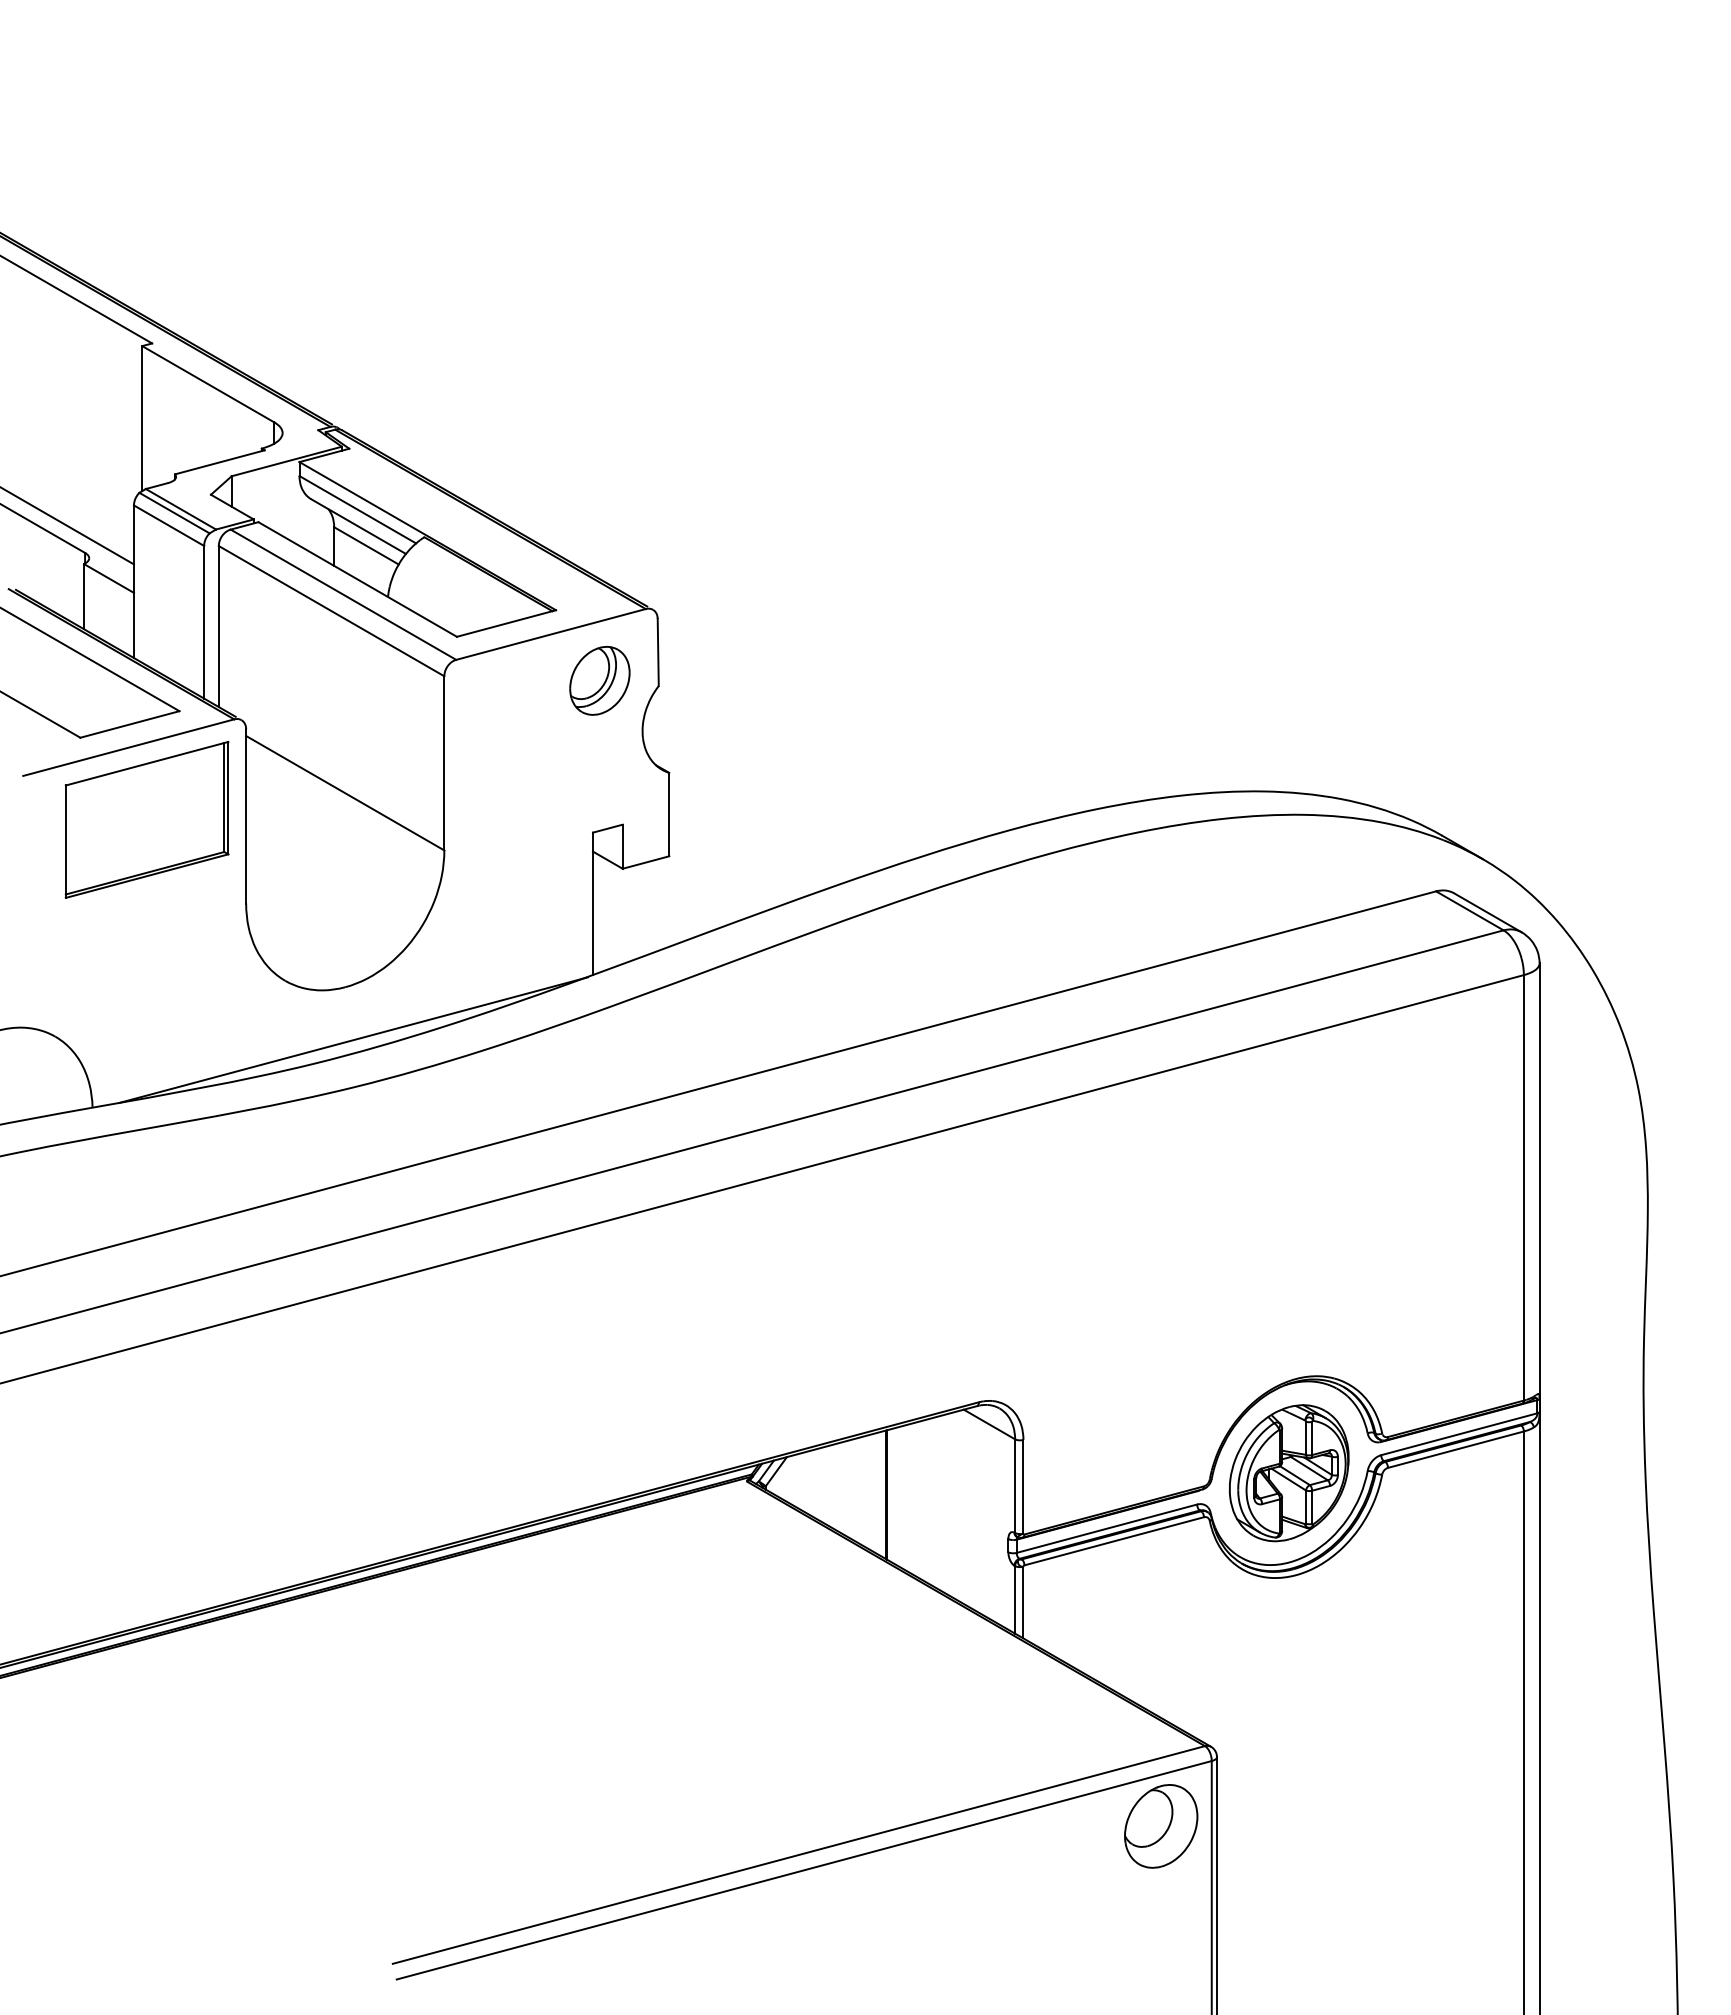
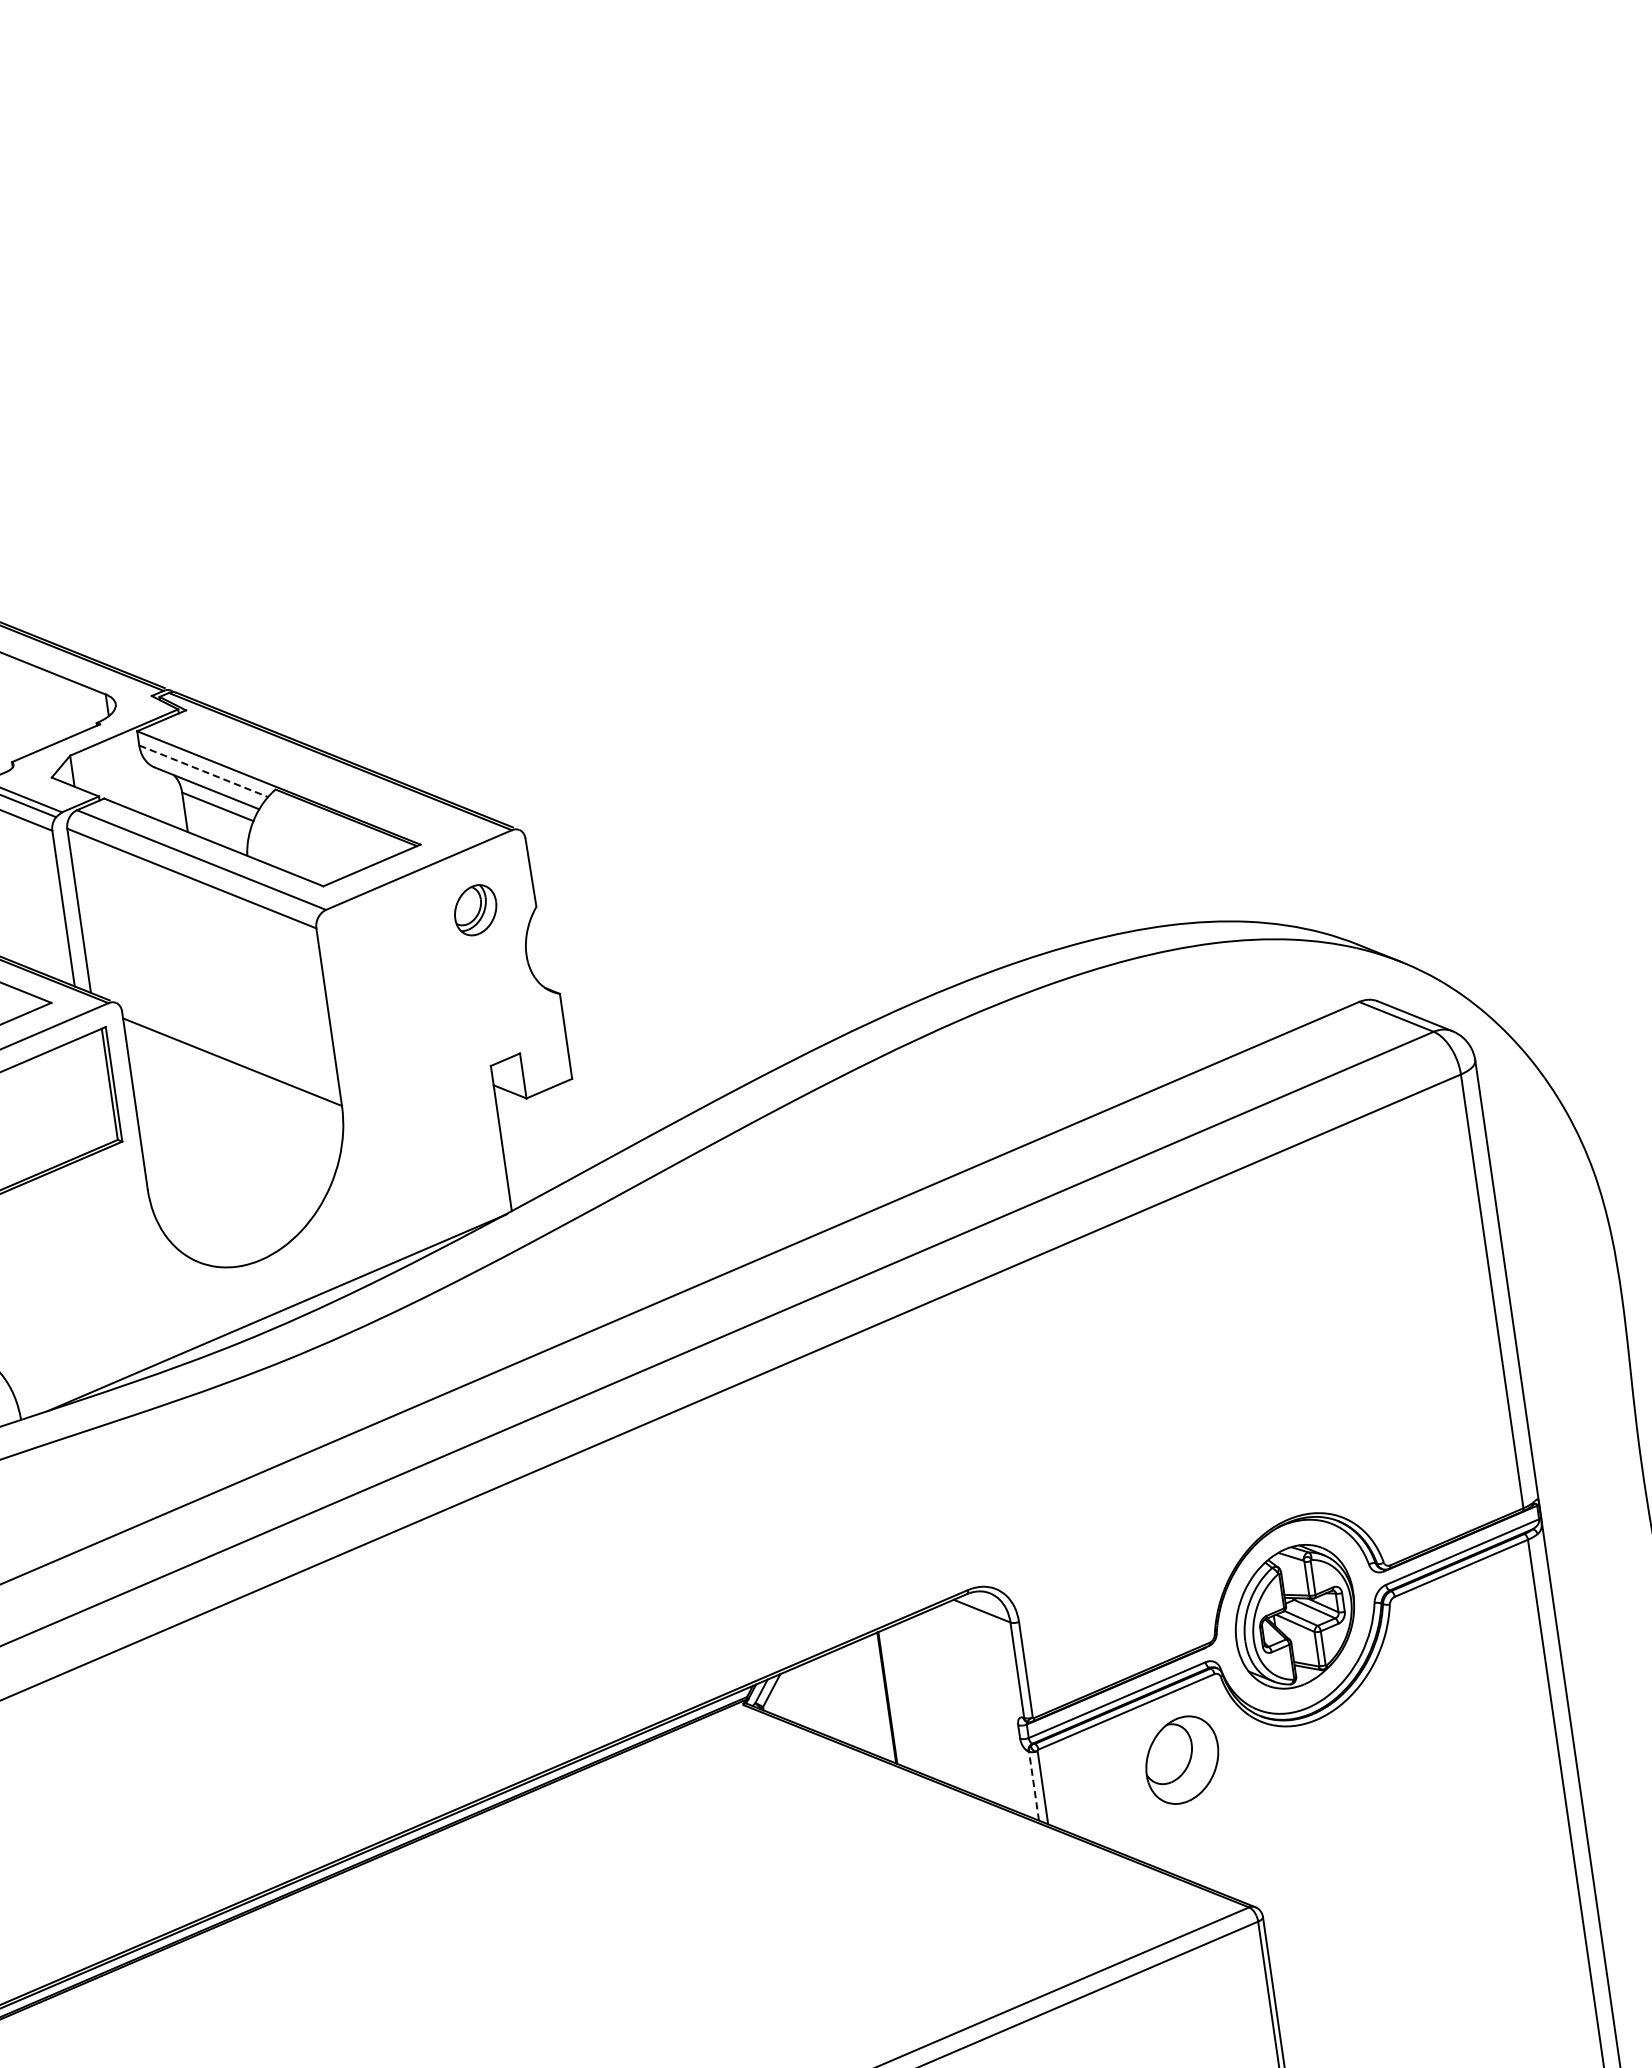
line: (358, 509) -> (204, 770), solid -> dashed
part: (599, 680) -> (475, 909), size x0.7
line: (1015, 1599) -> (1034, 1785), solid -> dashed
part: (1161, 1826) -> (1182, 1760), moved

